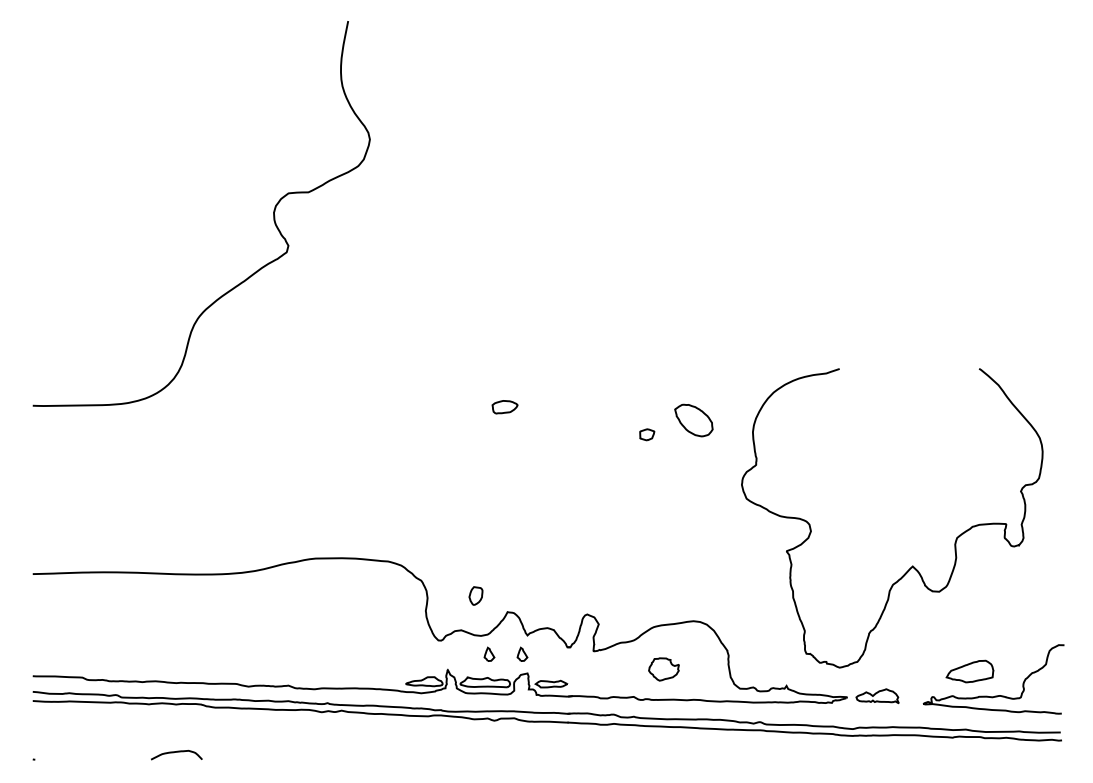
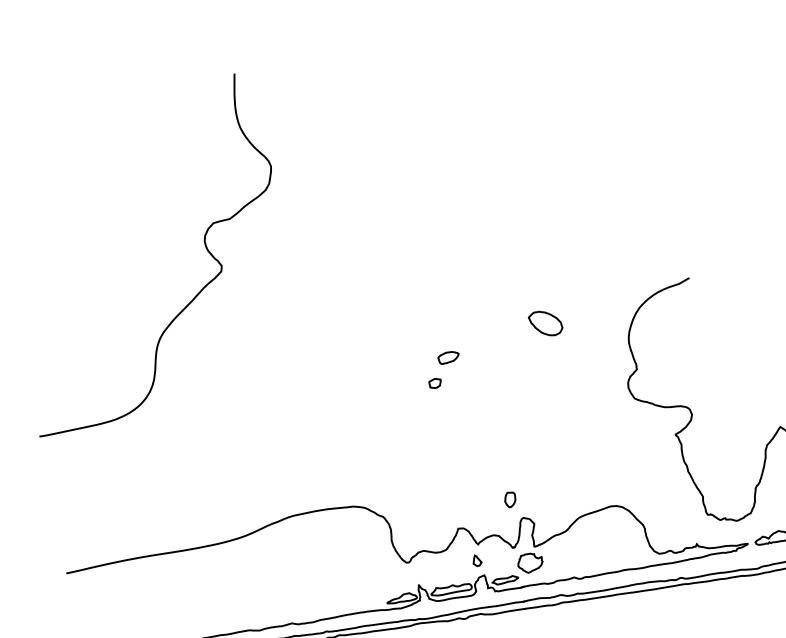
part: (504, 407) -> (448, 357), moved
part: (693, 420) -> (545, 323), moved
part: (647, 434) -> (435, 383), moved
part: (475, 595) -> (509, 499), moved
part: (489, 653) -> (450, 565), removed
part: (663, 669) -> (529, 563), moved

